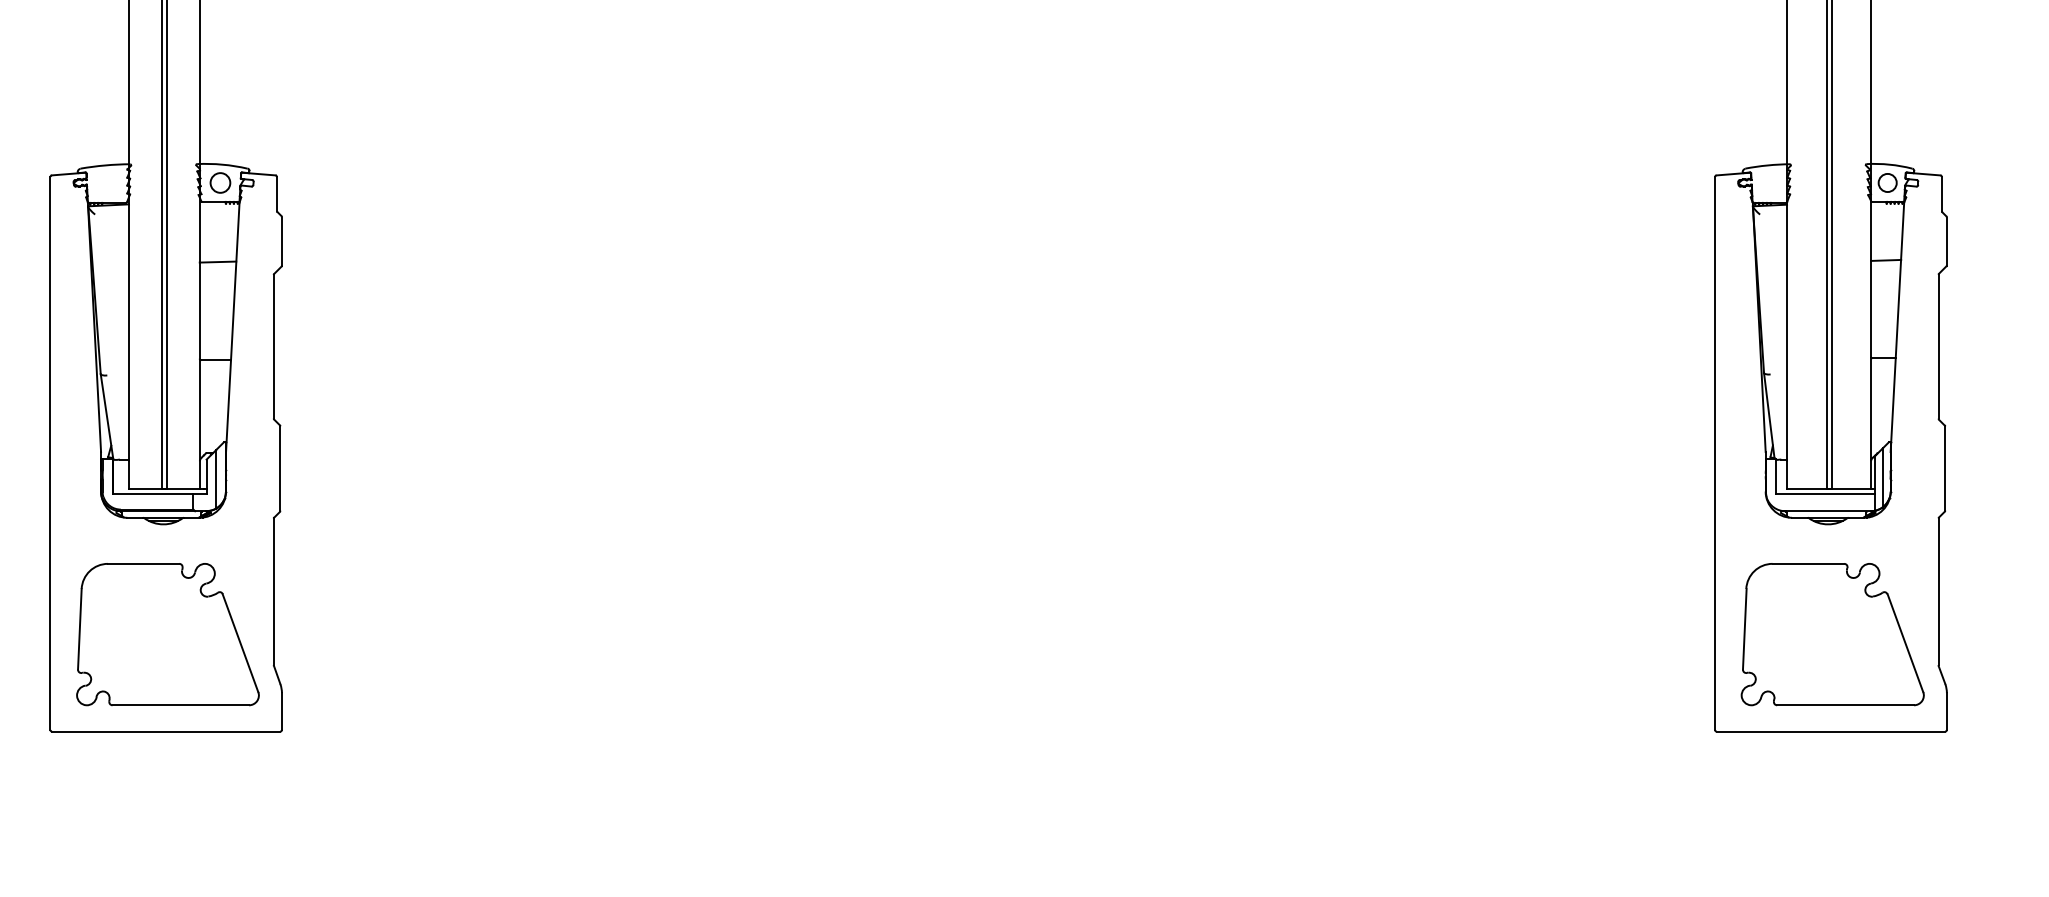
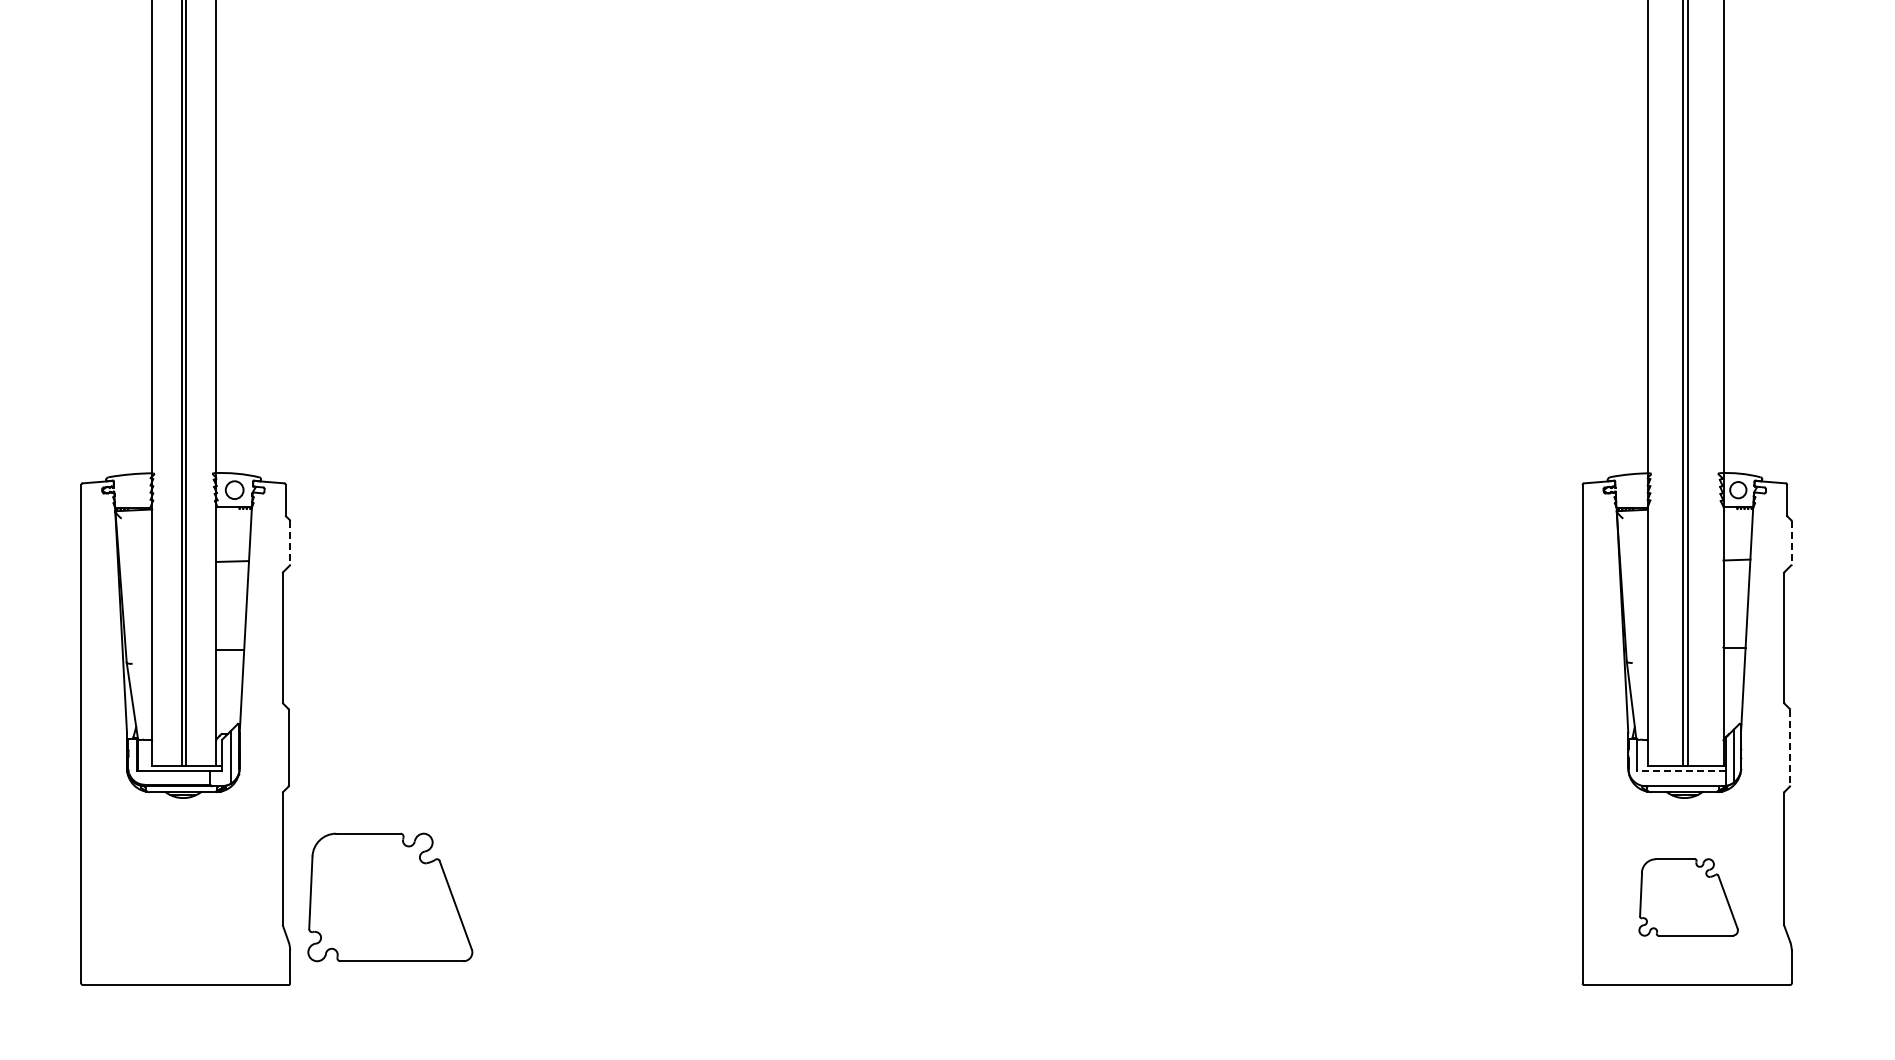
line: (282, 240) -> (290, 542), solid -> dashed
line: (1946, 240) -> (1791, 542), solid -> dashed
line: (1945, 468) -> (1790, 747), solid -> dashed
line: (1824, 493) -> (1681, 770), solid -> dashed
part: (168, 634) -> (390, 897), moved
part: (1832, 634) -> (1688, 897), size x0.6

